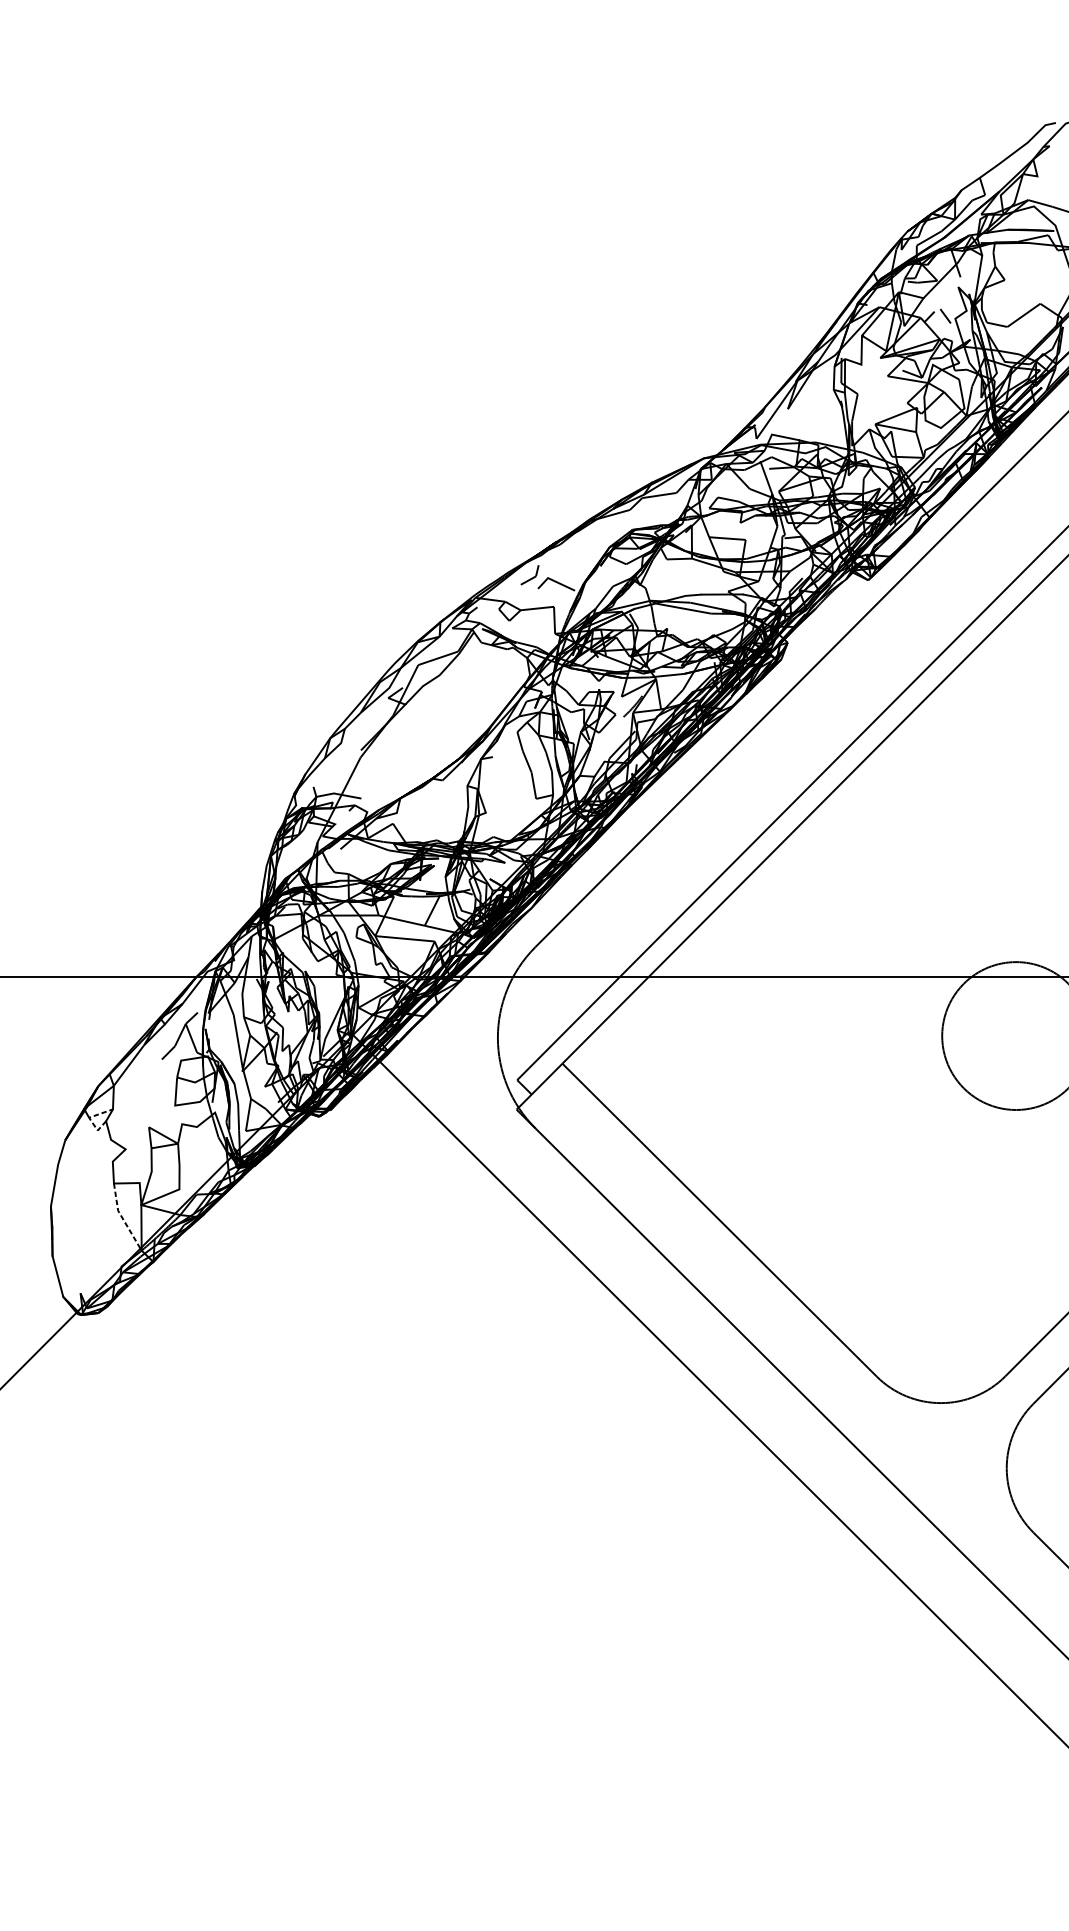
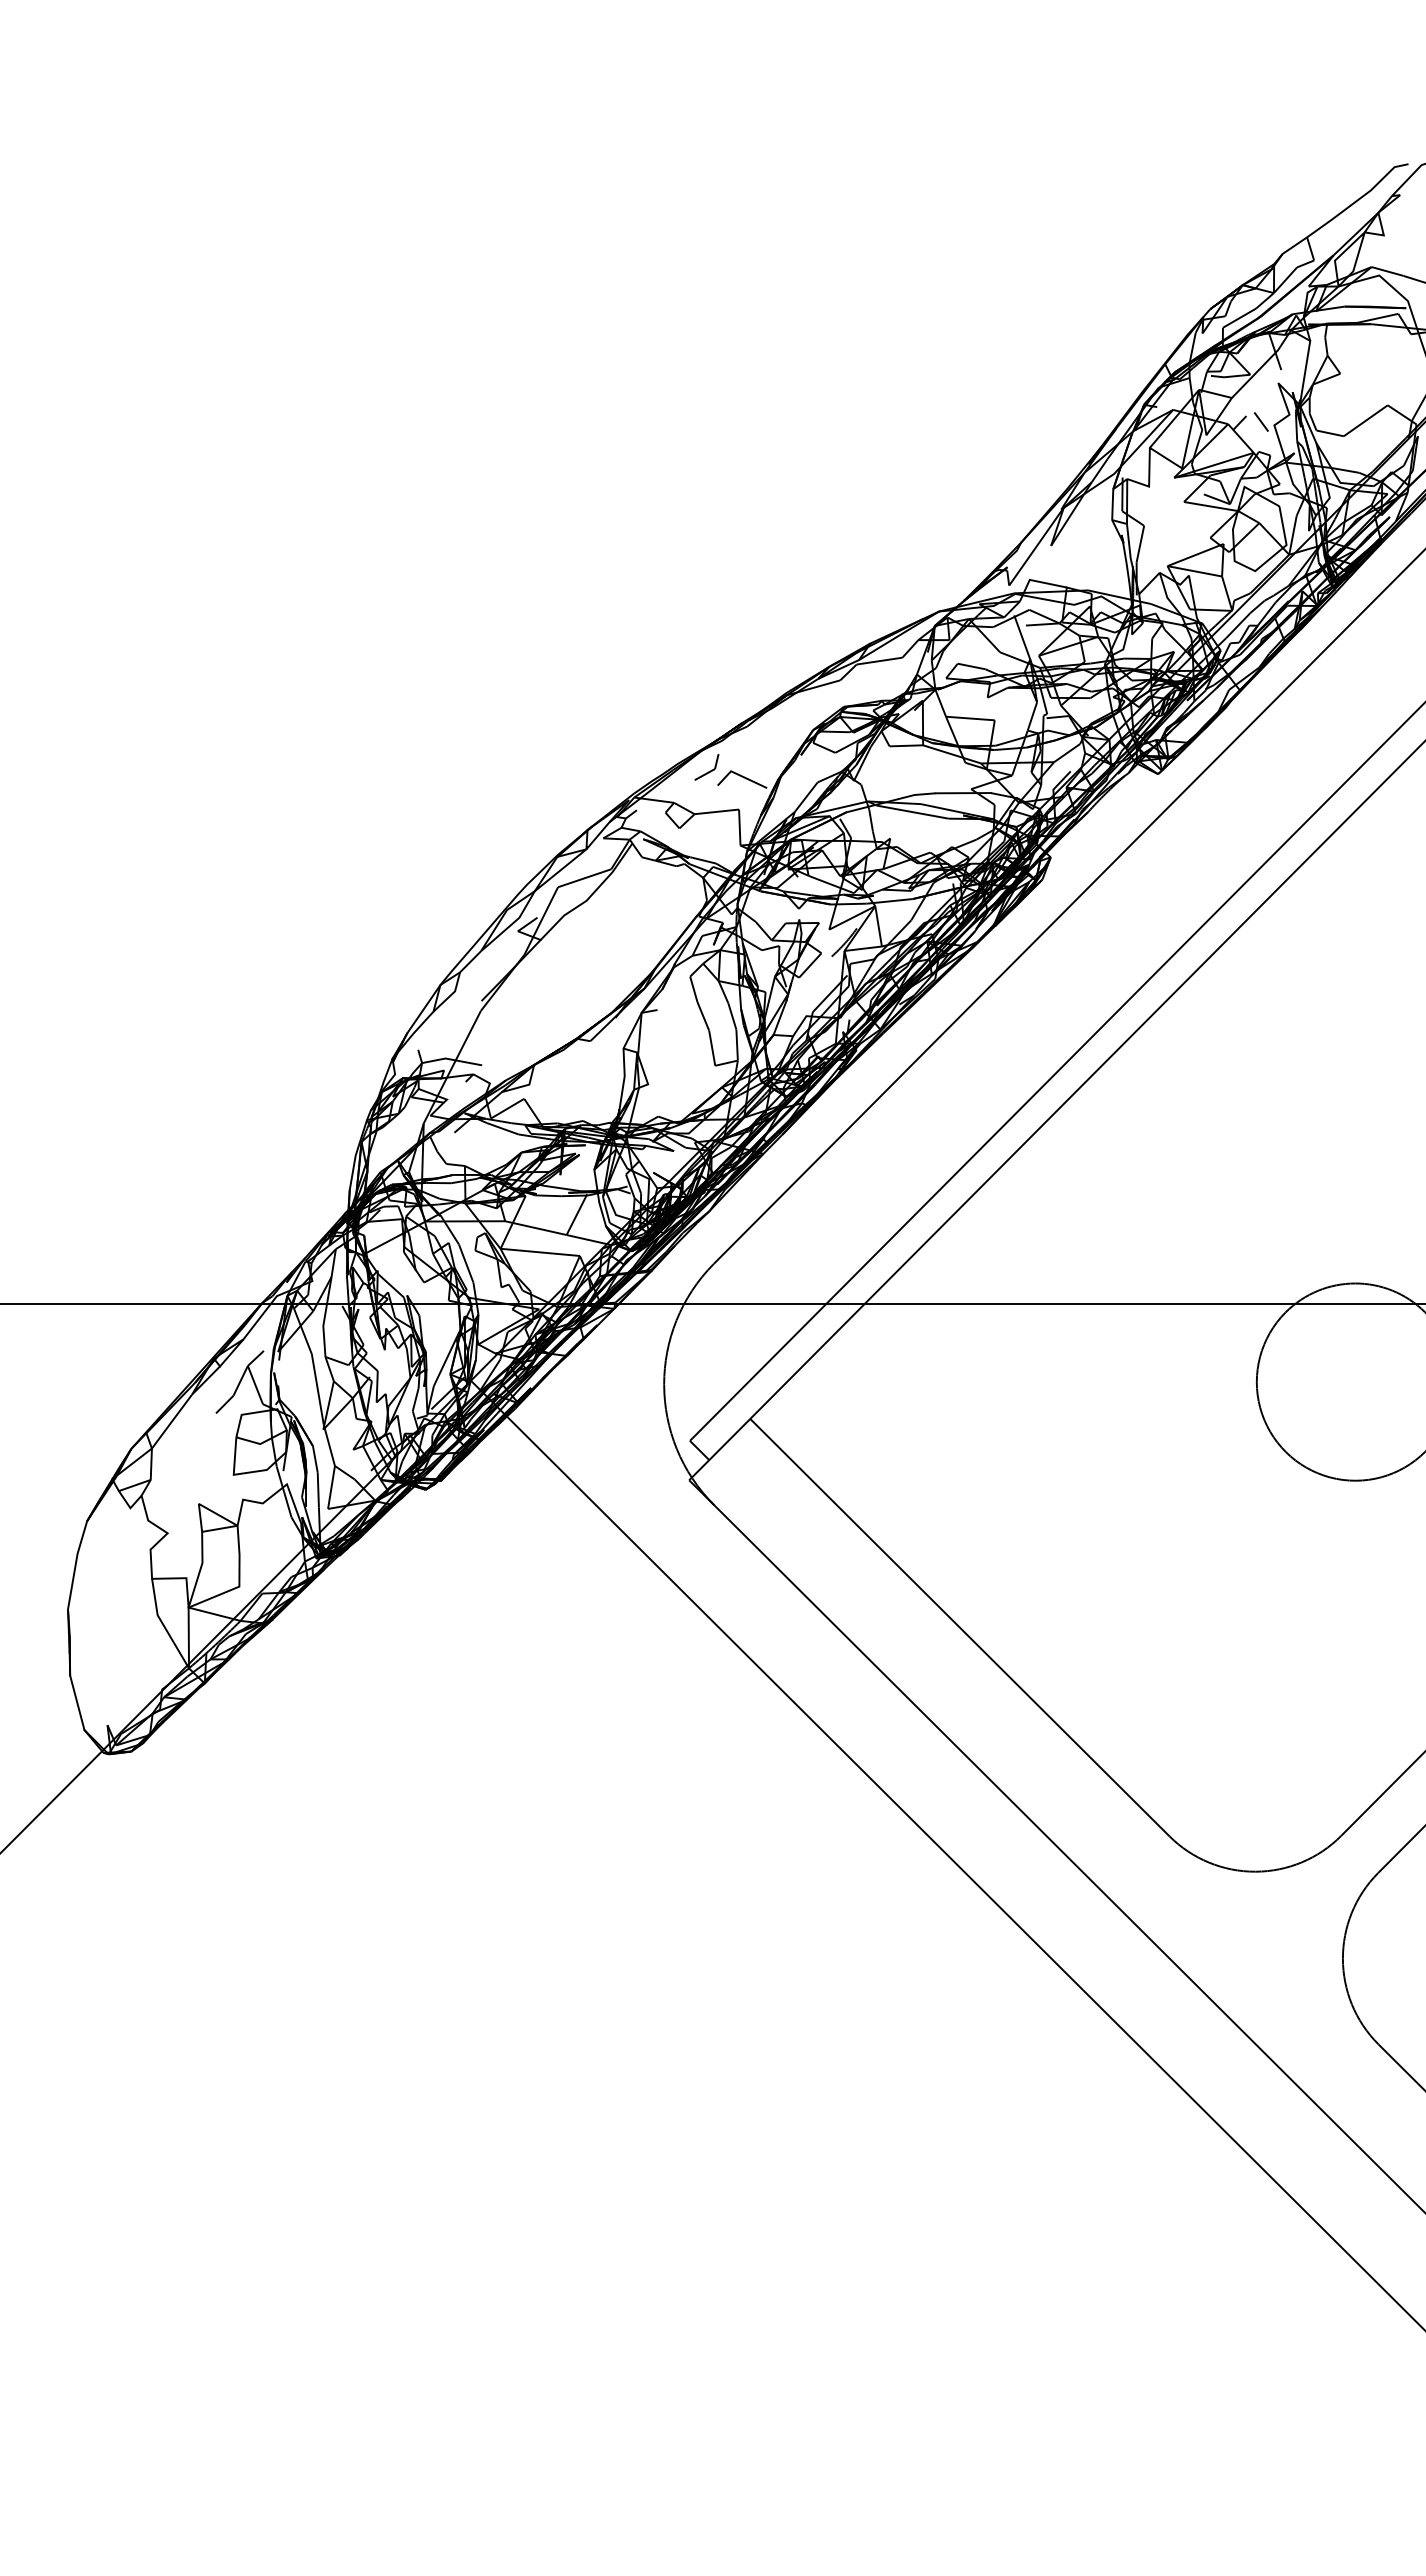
line: (90, 1118) -> (120, 1492), dashed -> solid
line: (122, 1217) -> (163, 1624), dashed -> solid

